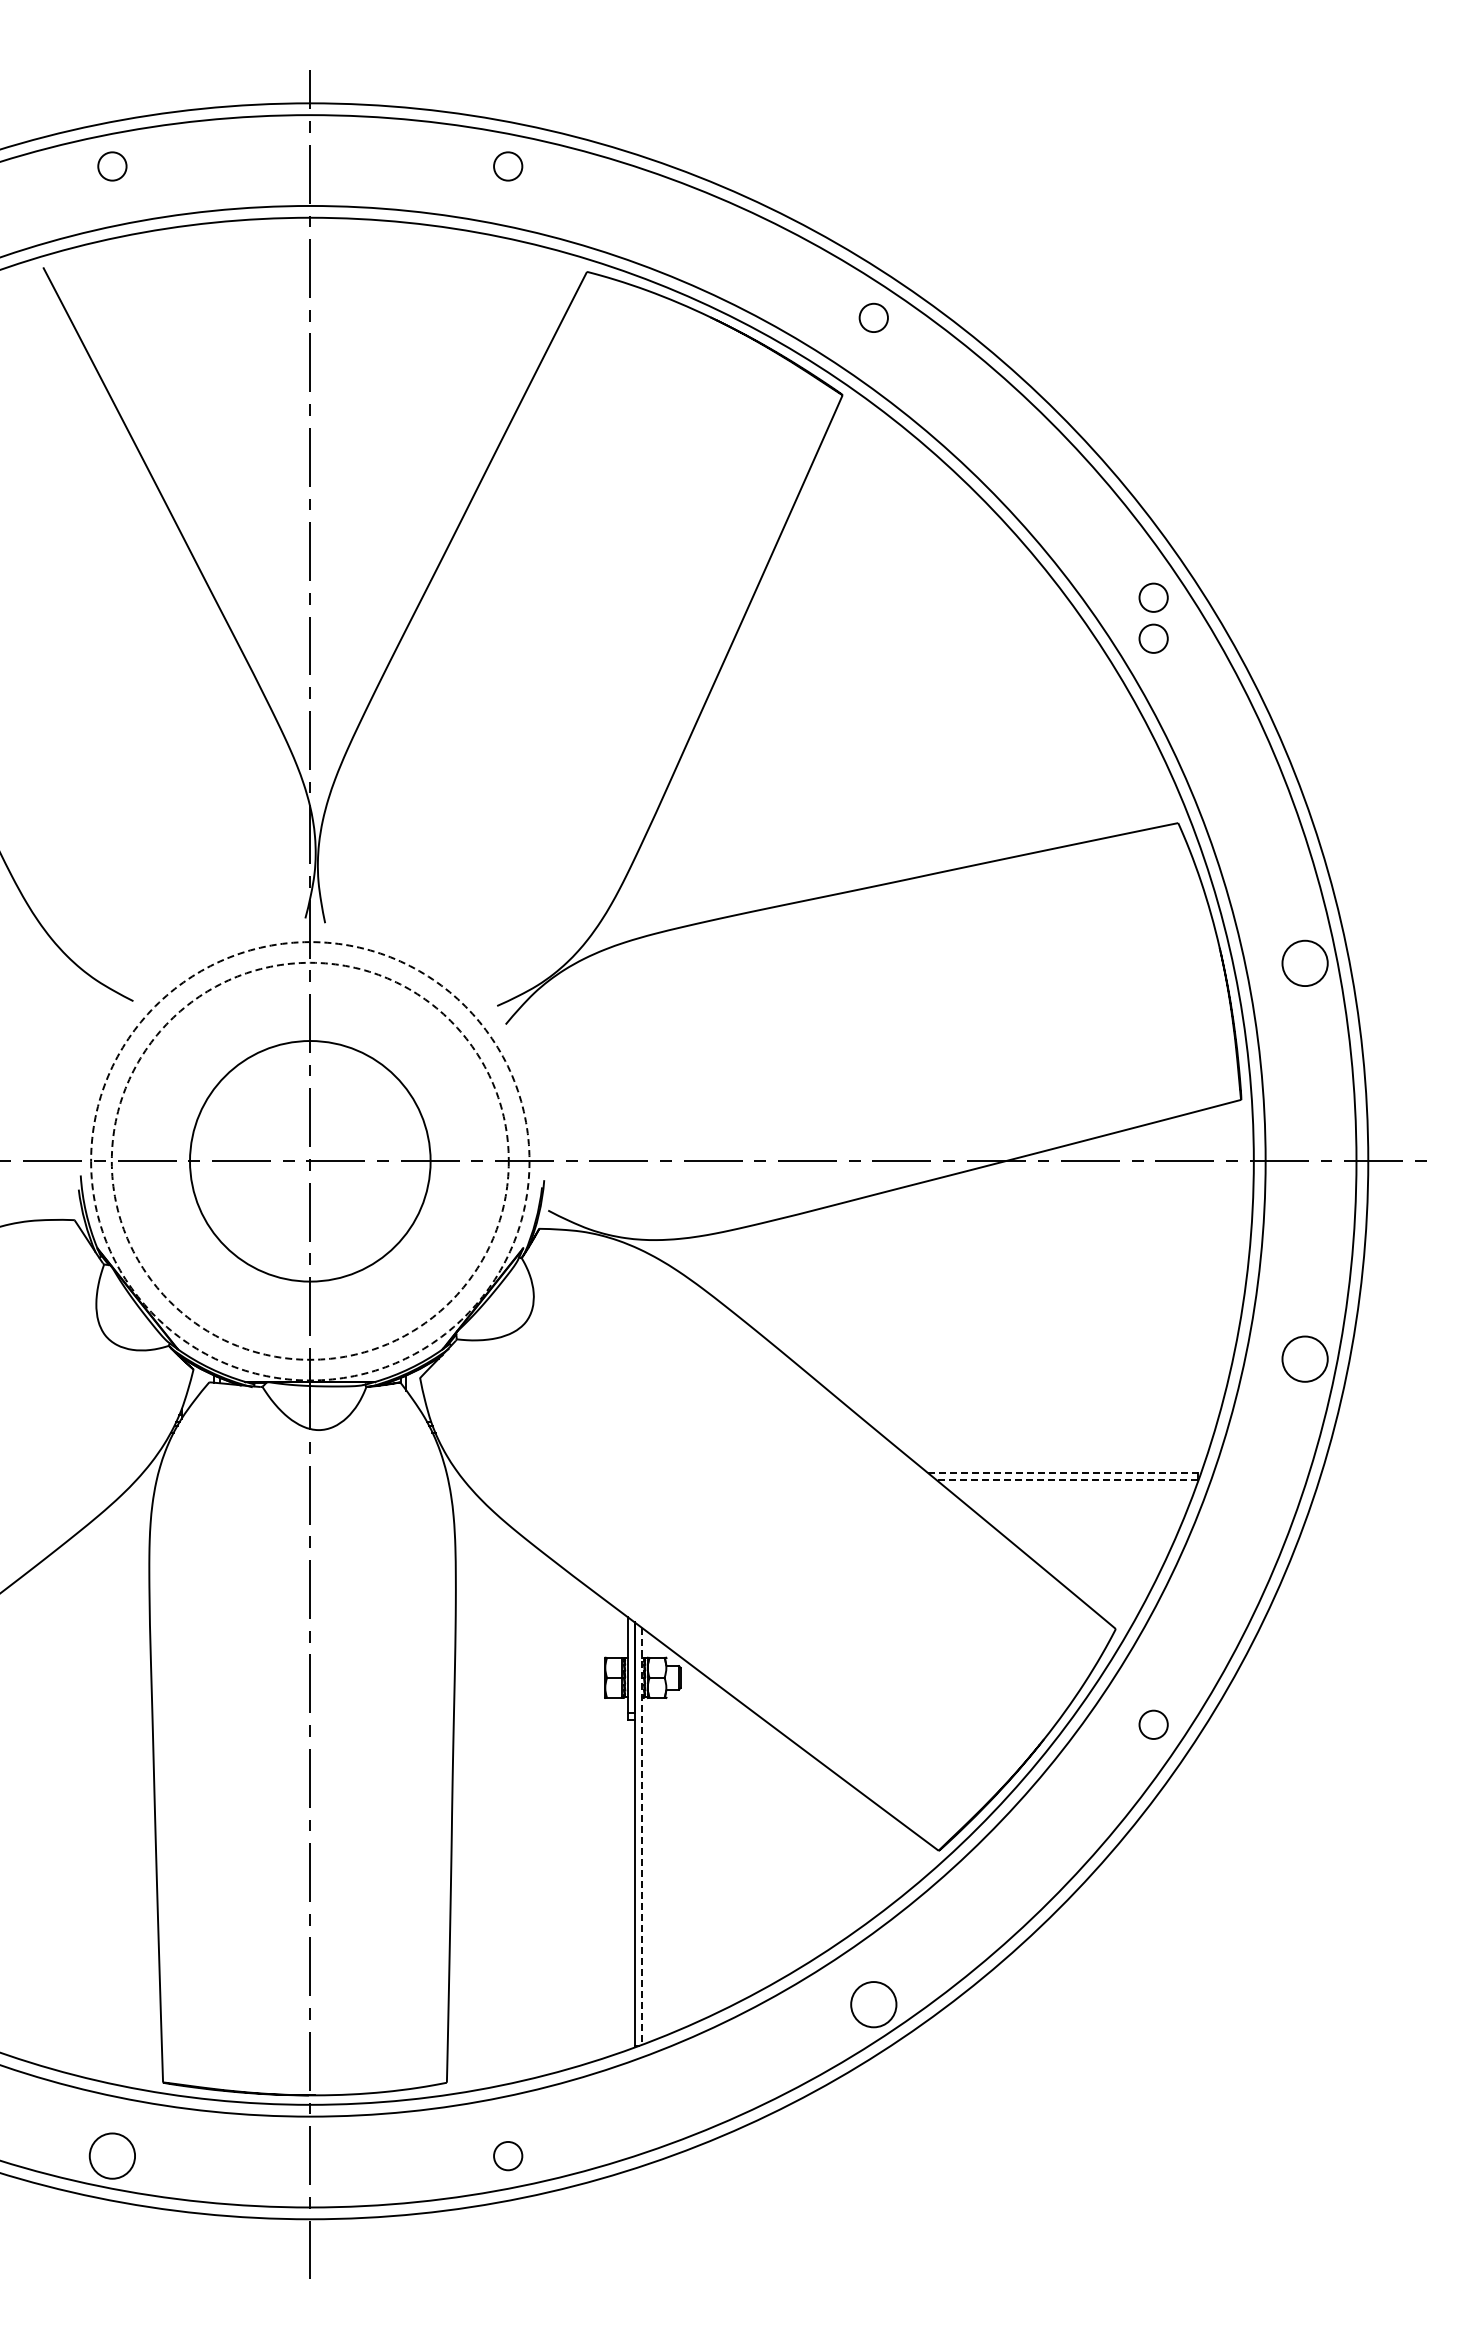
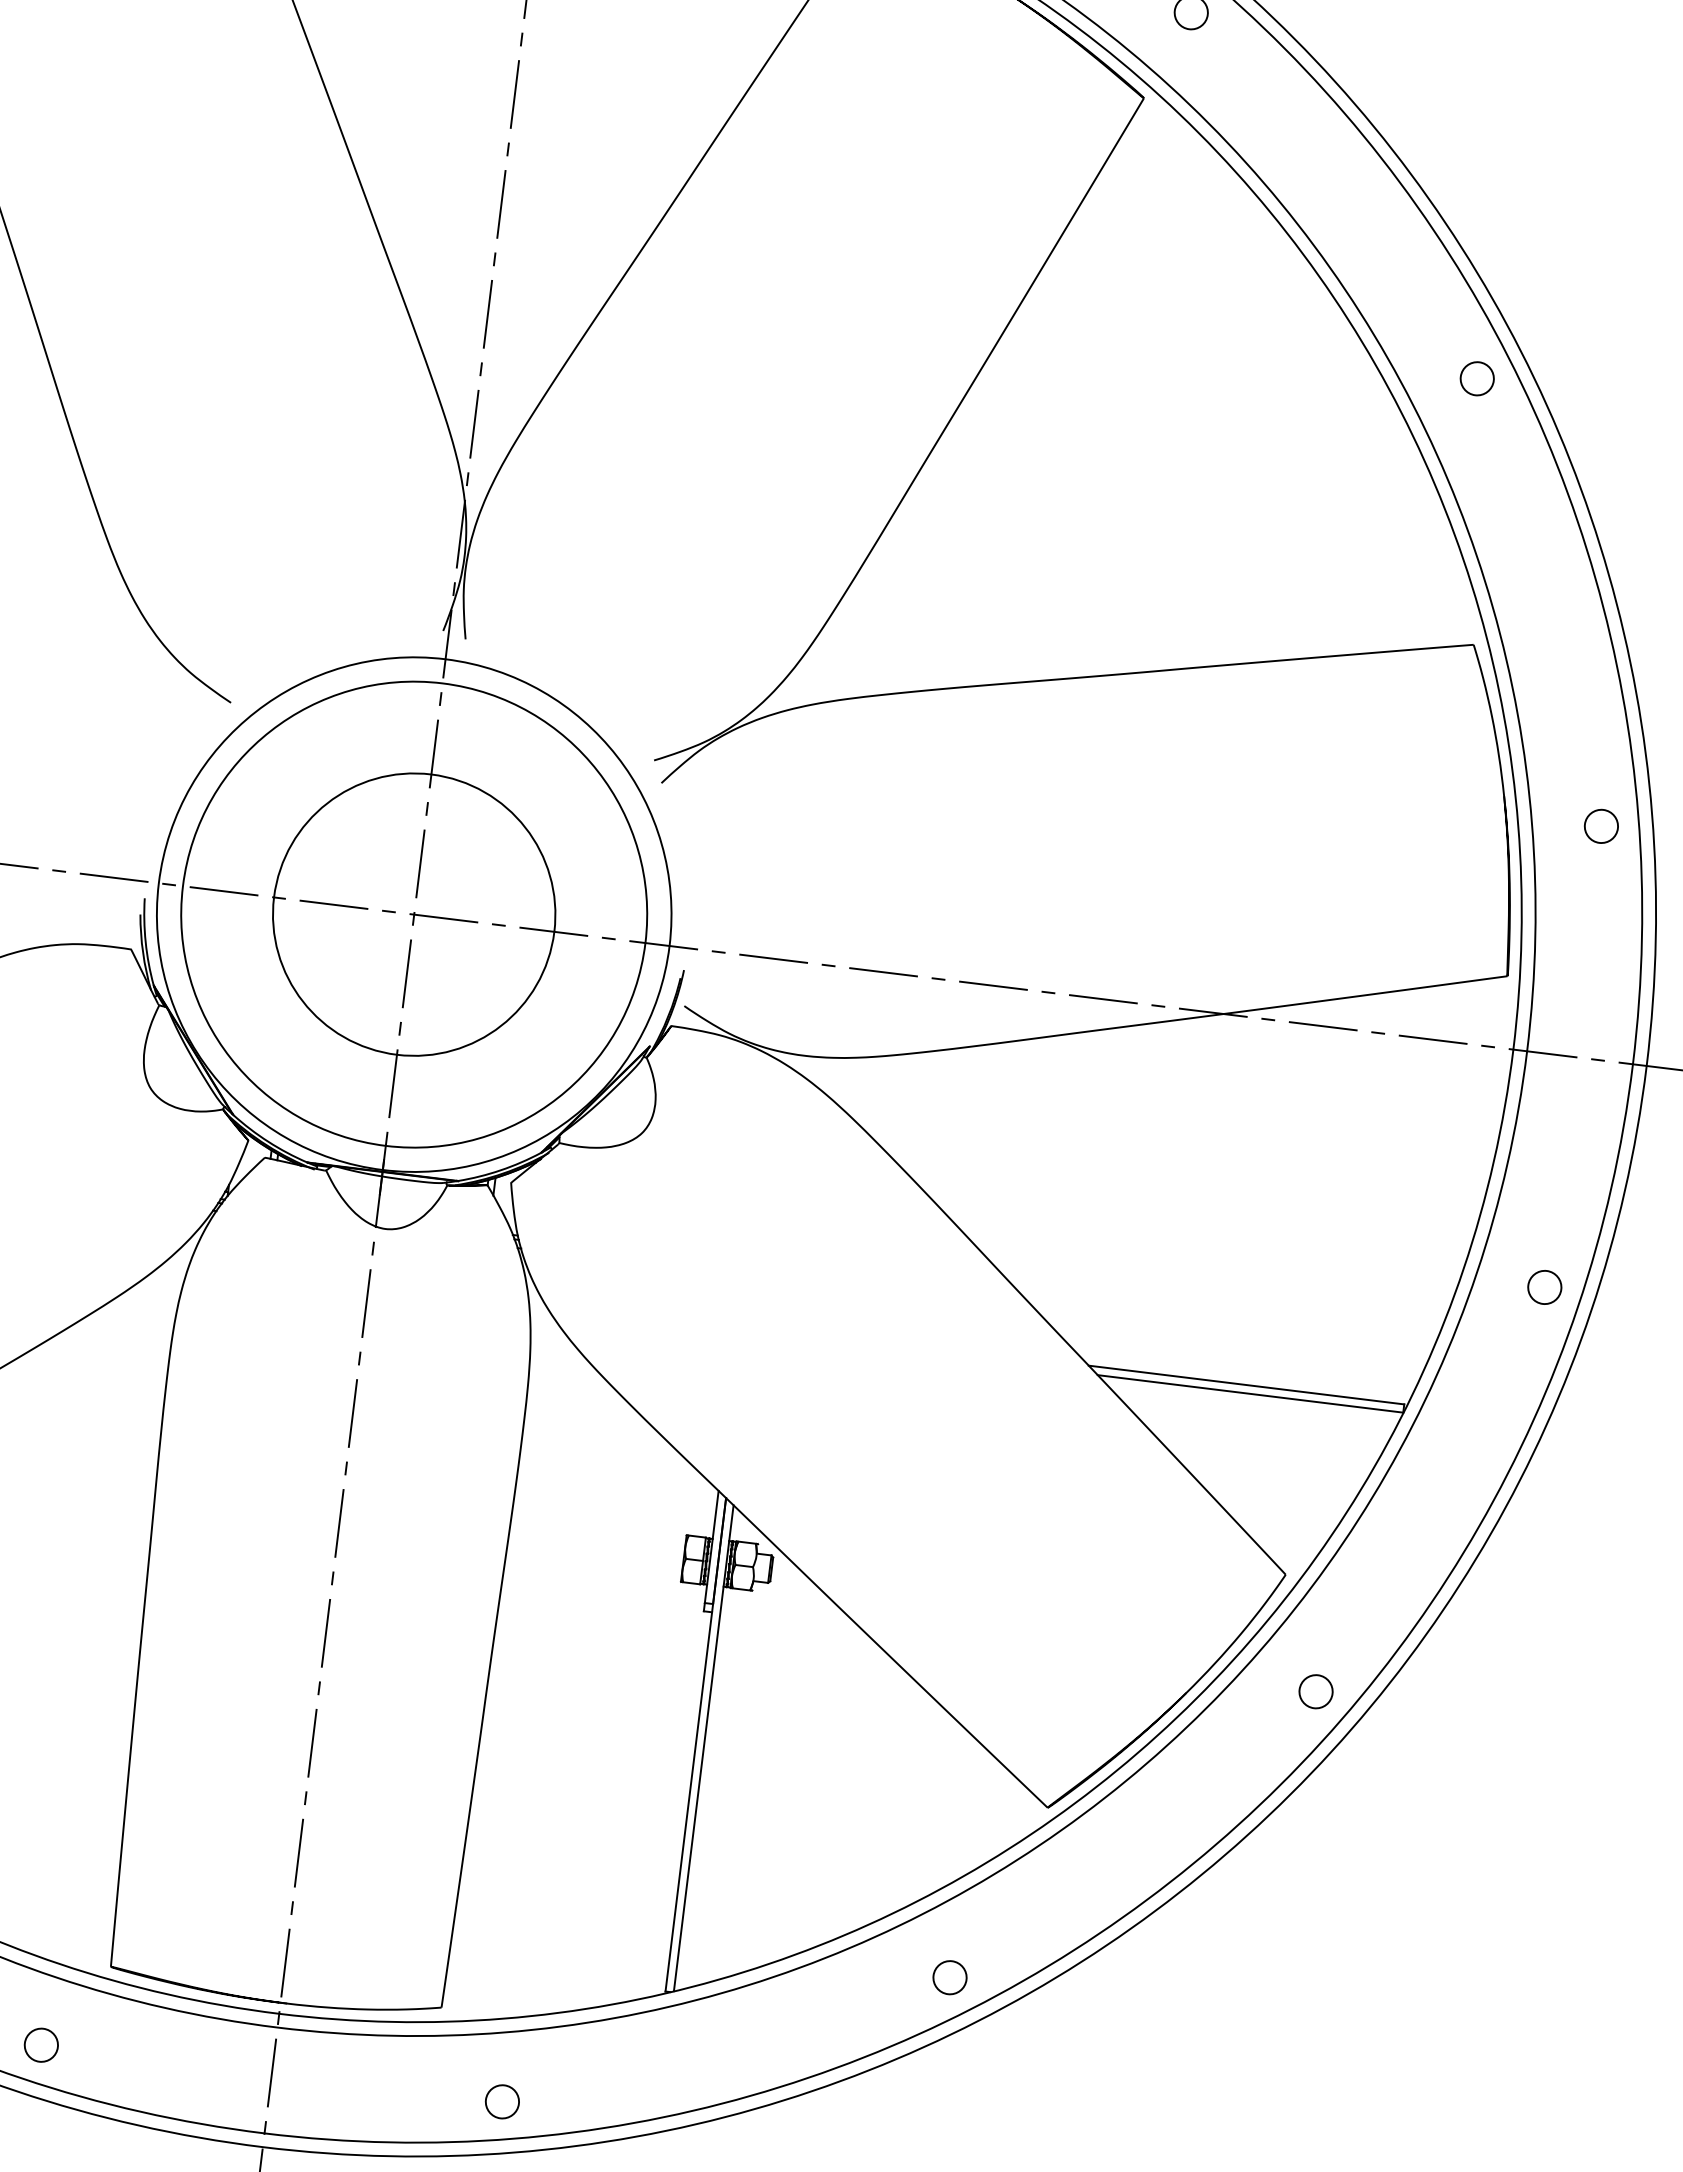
circle: (1153, 638) -> (1471, 426), removed
circle: (1304, 963) -> (1600, 826), size x0.62
circle: (309, 1160) -> (413, 913), dashed -> solid
circle: (310, 1161) -> (414, 914), dashed -> solid
circle: (1304, 1359) -> (1544, 1287), size x0.62
line: (1063, 1472) -> (1247, 1384), dashed -> solid
line: (1066, 1479) -> (1249, 1393), dashed -> solid
line: (641, 1836) -> (703, 1748), dashed -> solid
circle: (873, 2004) -> (949, 1977), size x0.62
circle: (112, 2155) -> (41, 2044), size x0.62

